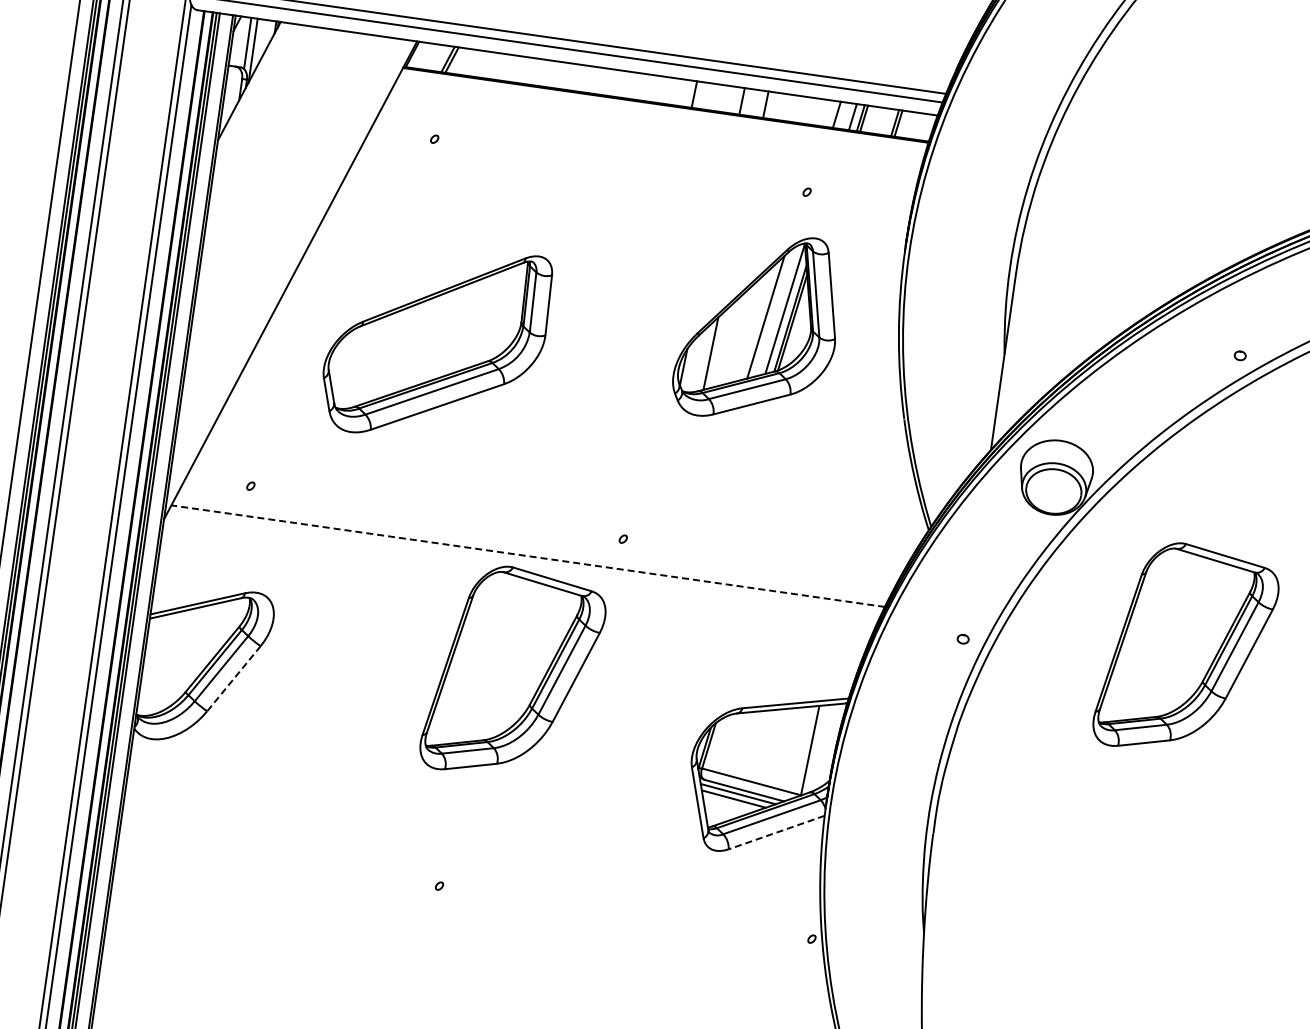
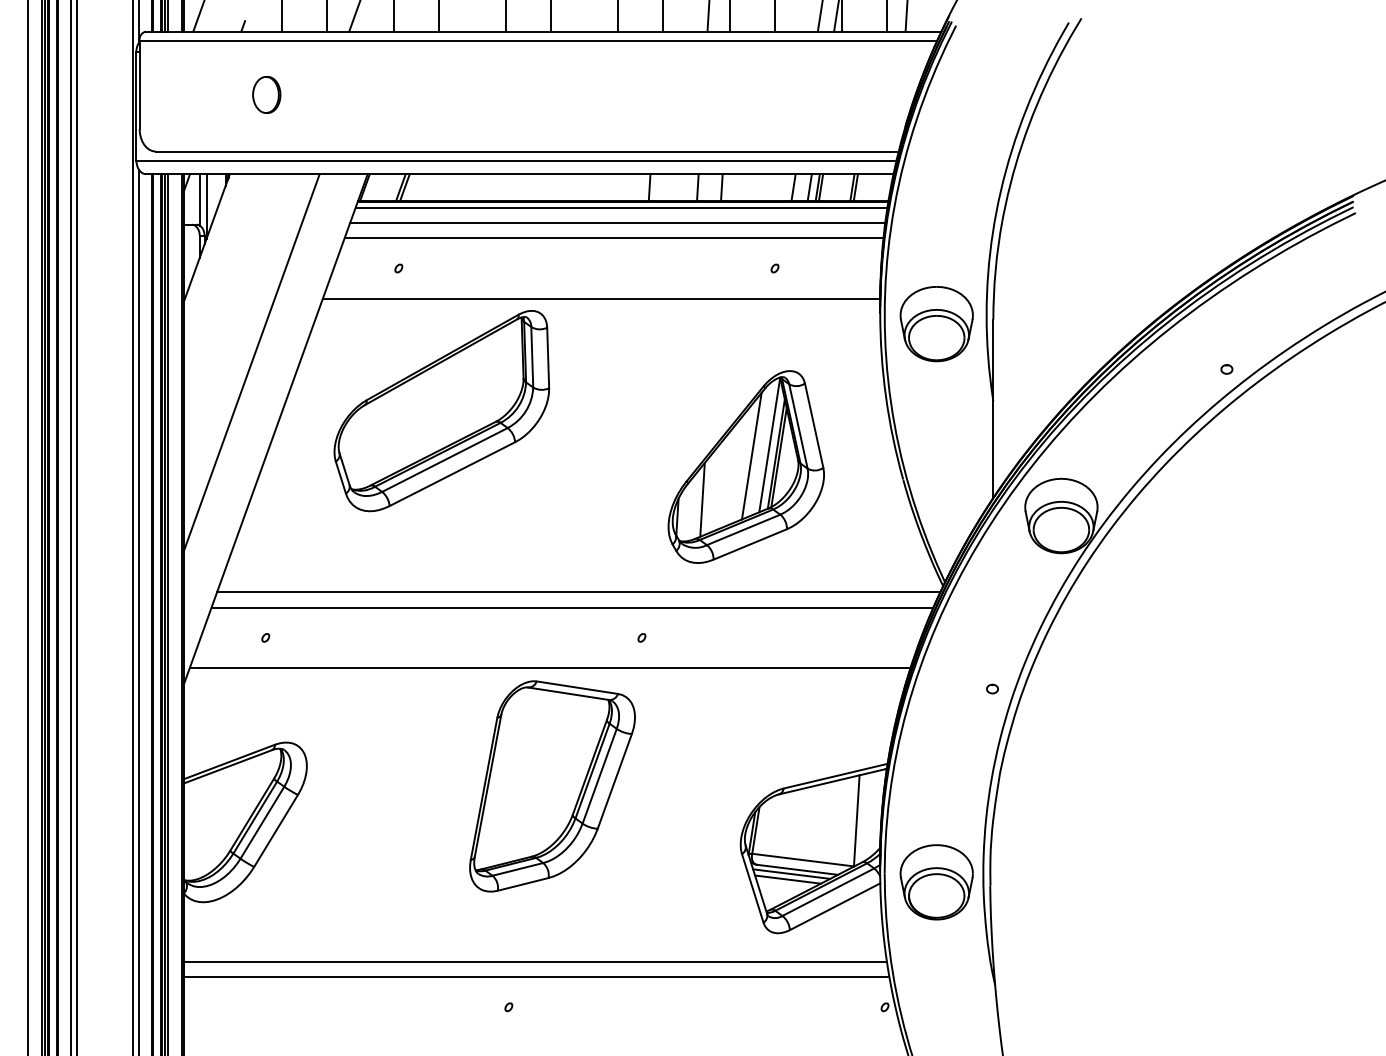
line: (663, 110) -> (621, 207), added
line: (657, 124) -> (617, 222), added
line: (651, 139) -> (613, 238), added
line: (631, 197) -> (601, 298), added
line: (275, 210) -> (251, 361), added
part: (959, 270) -> (936, 324), added
part: (758, 326) -> (745, 466), moved
part: (435, 343) -> (441, 411), moved
line: (566, 485) -> (578, 592), added
line: (558, 499) -> (572, 607), added
line: (527, 556) -> (549, 668), dashed -> solid
part: (1186, 650) -> (1215, 668), removed
line: (233, 679) -> (275, 831), dashed -> solid
part: (880, 822) -> (936, 882), added
line: (777, 832) -> (835, 906), dashed -> solid
line: (472, 844) -> (535, 961), added
line: (471, 860) -> (536, 977), added

